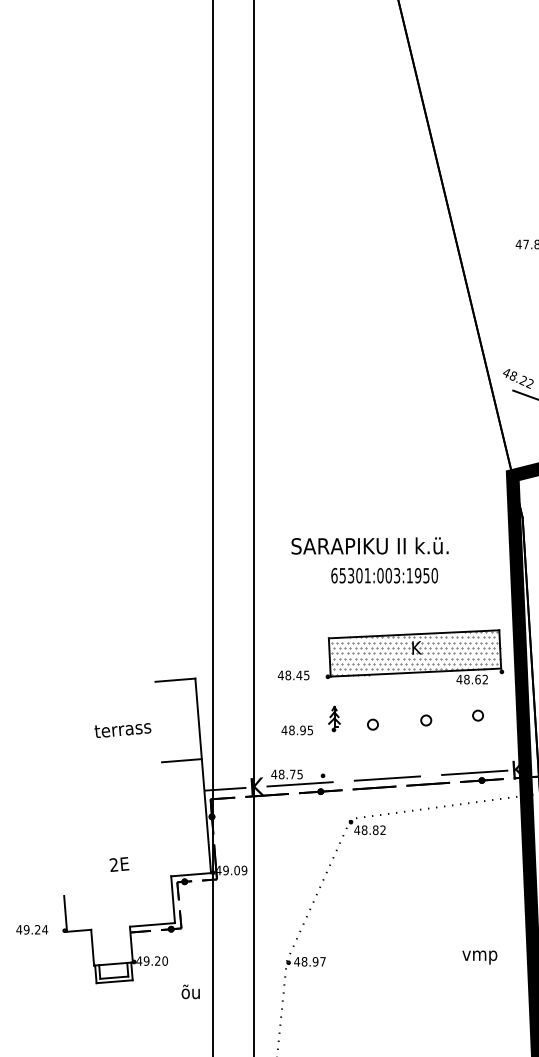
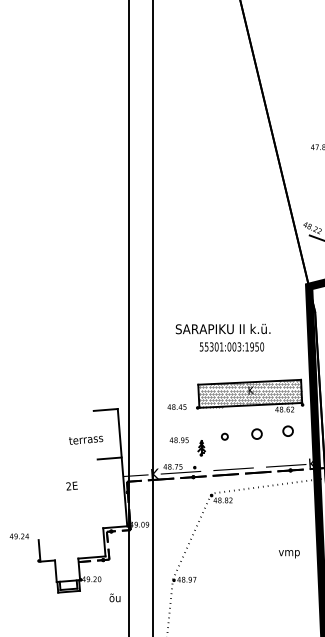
text: (334, 574) -> (201, 346), 65301:003:1950 -> 55301:003:1950
circle: (478, 715) -> (288, 431), size x1.6
part: (334, 719) -> (201, 448), moved
circle: (425, 720) -> (256, 434), size x1.6
text: (123, 729) -> (86, 439), moved
text: (118, 863) -> (71, 485), moved
text: (30, 929) -> (18, 536), moved
text: (478, 958) -> (288, 554), moved

